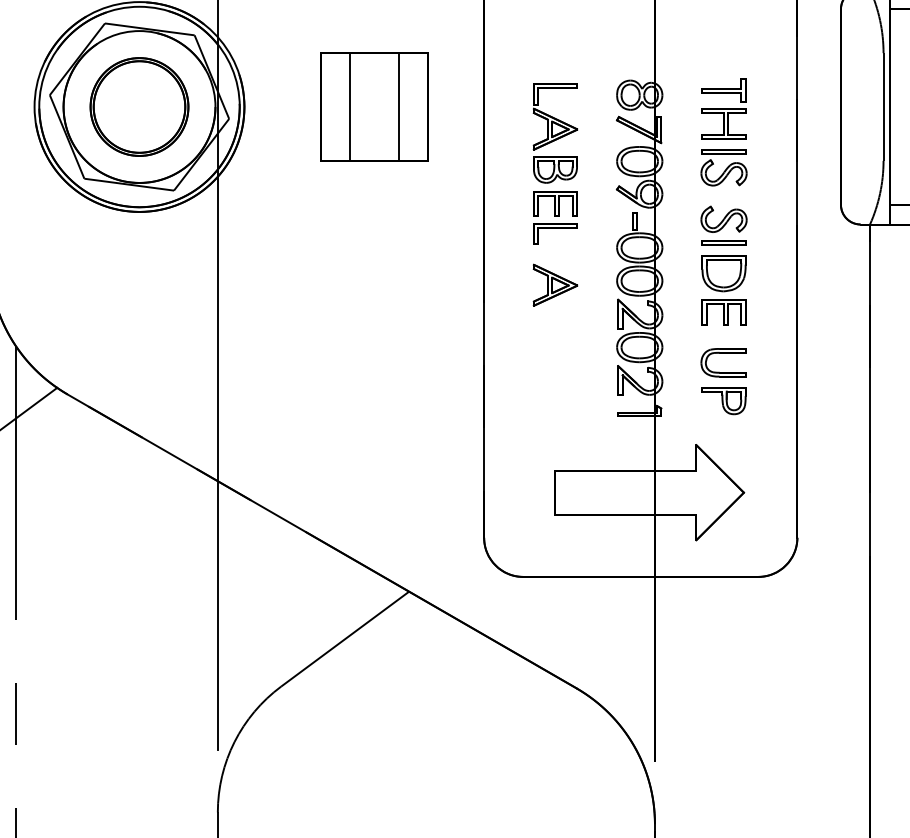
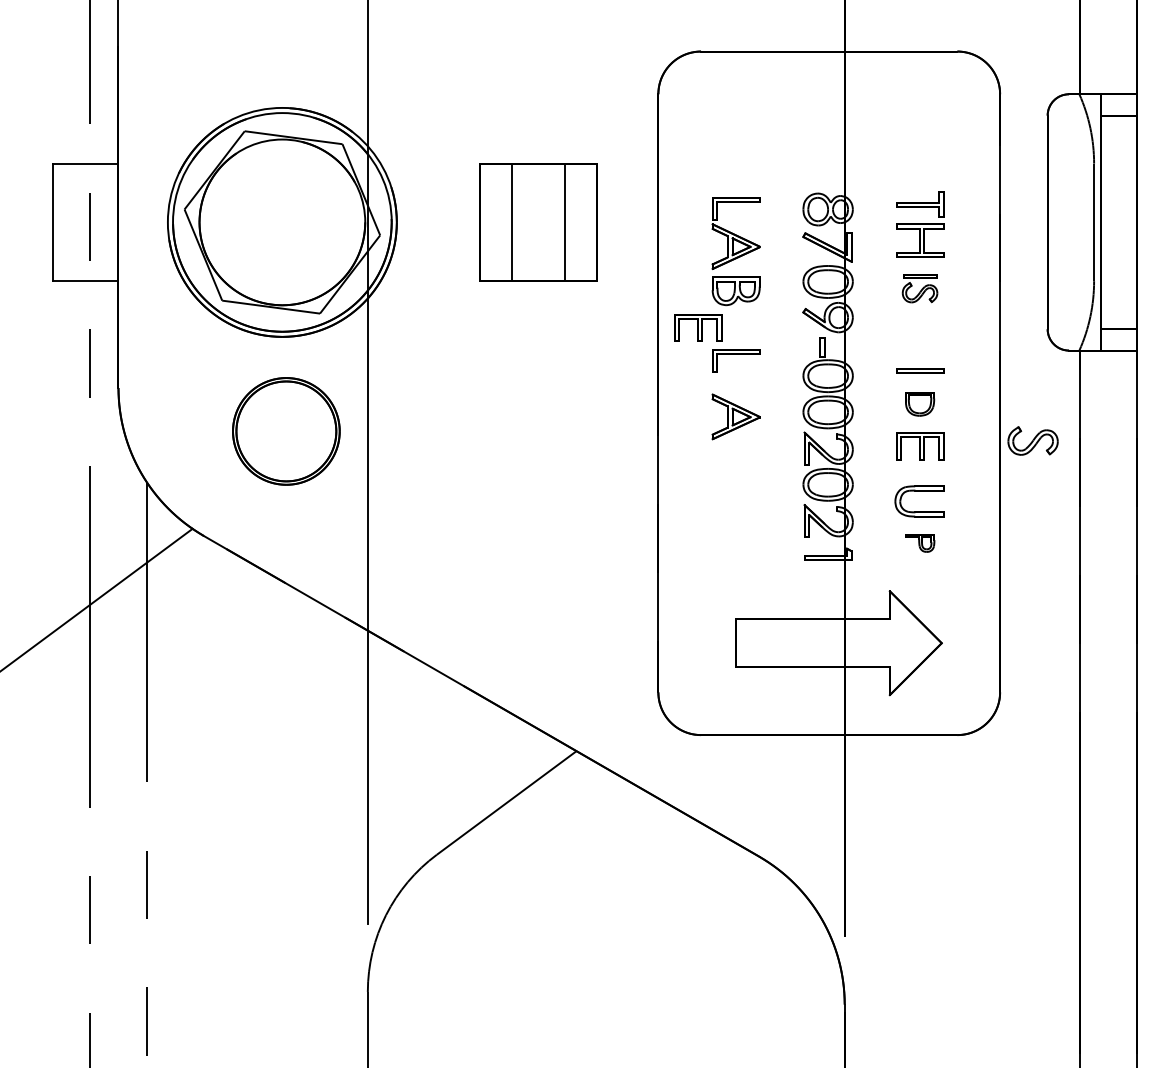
part: (139, 107) -> (286, 431), moved
part: (723, 167) -> (919, 288), size x0.7
part: (555, 203) -> (698, 327), moved
part: (723, 218) -> (1032, 440), moved
part: (723, 273) -> (919, 404), size x0.6
part: (724, 401) -> (920, 543), size x0.6

